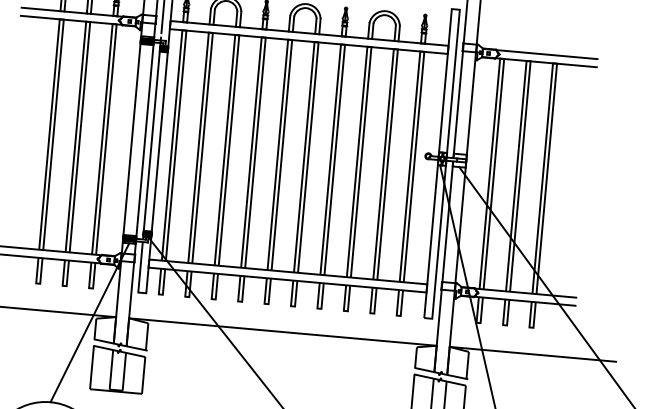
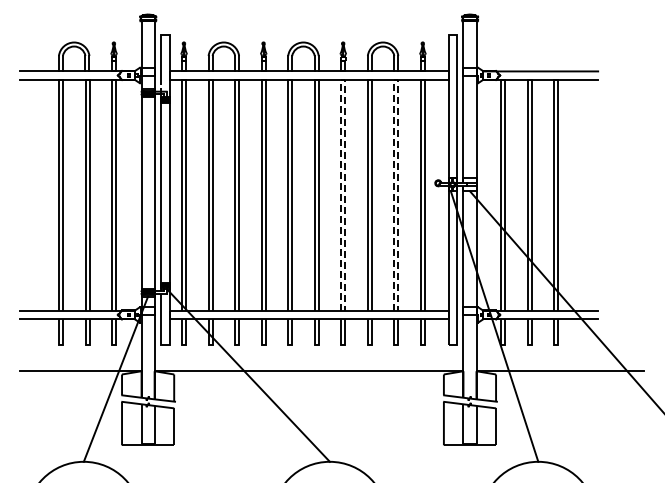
line: (343, 44) -> (343, 79), solid -> dashed
line: (395, 49) -> (396, 79), solid -> dashed

